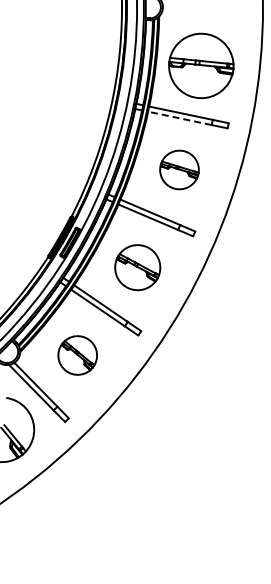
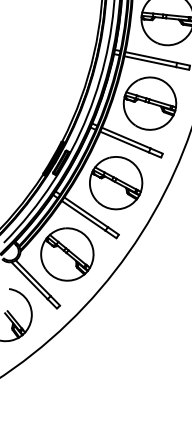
line: (179, 118) -> (149, 61), dashed -> solid
part: (179, 169) -> (149, 103), size x1.67
part: (137, 267) -> (115, 182), size x1.43
part: (77, 355) -> (67, 254), size x1.67

